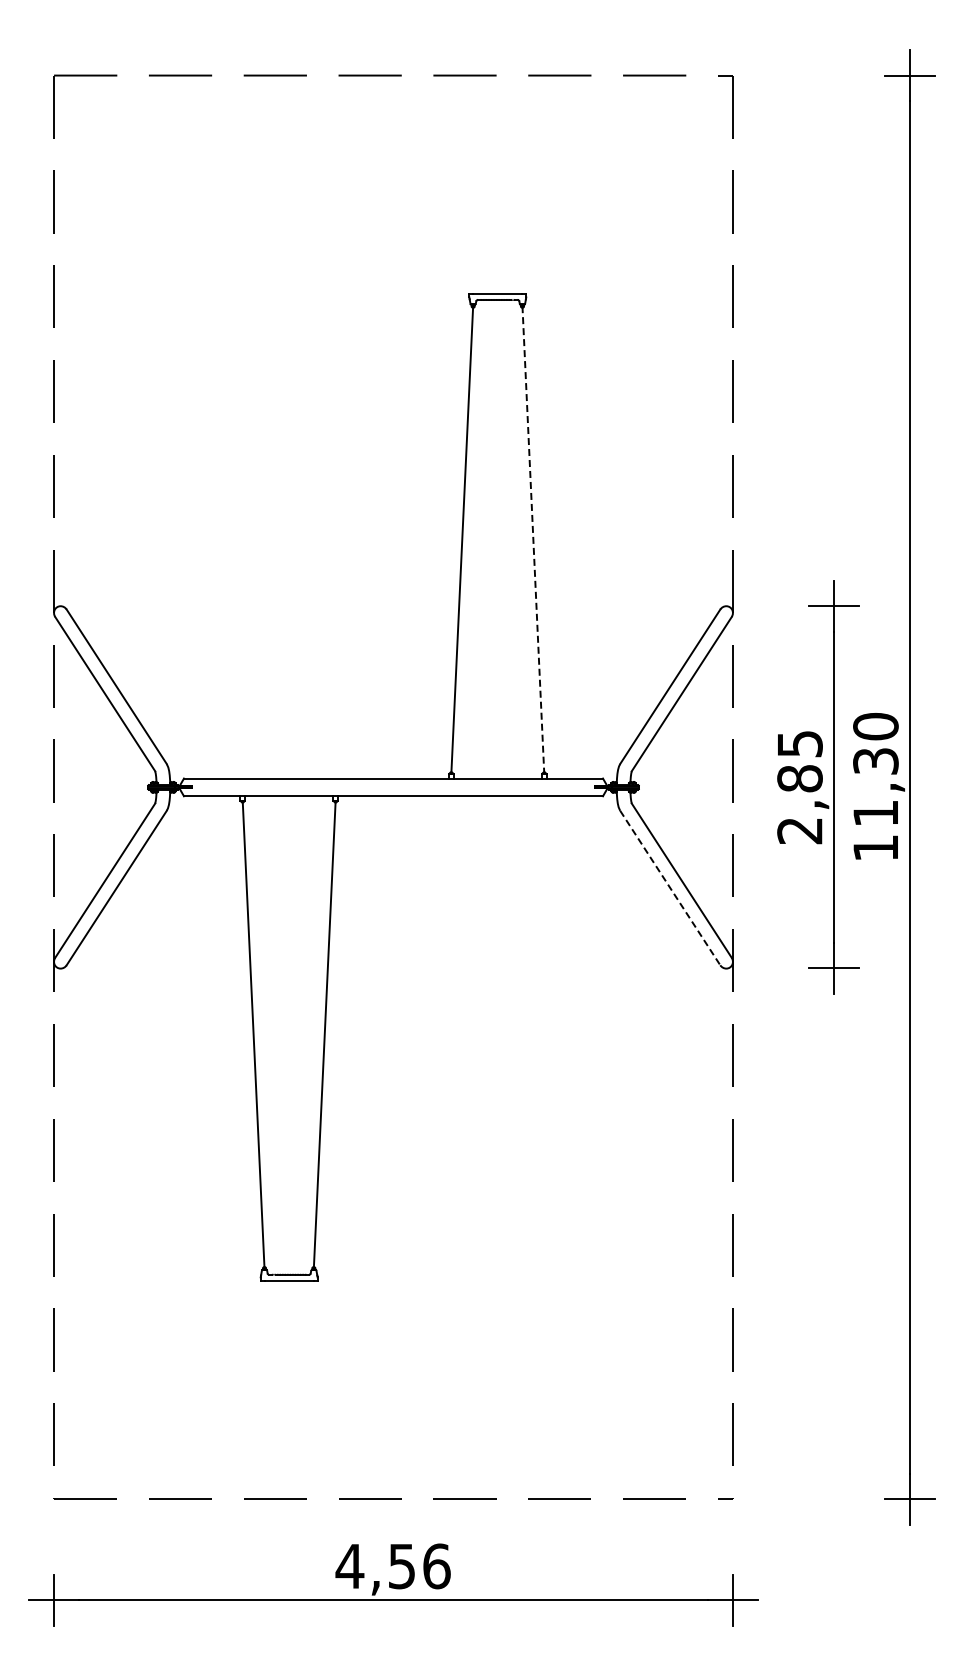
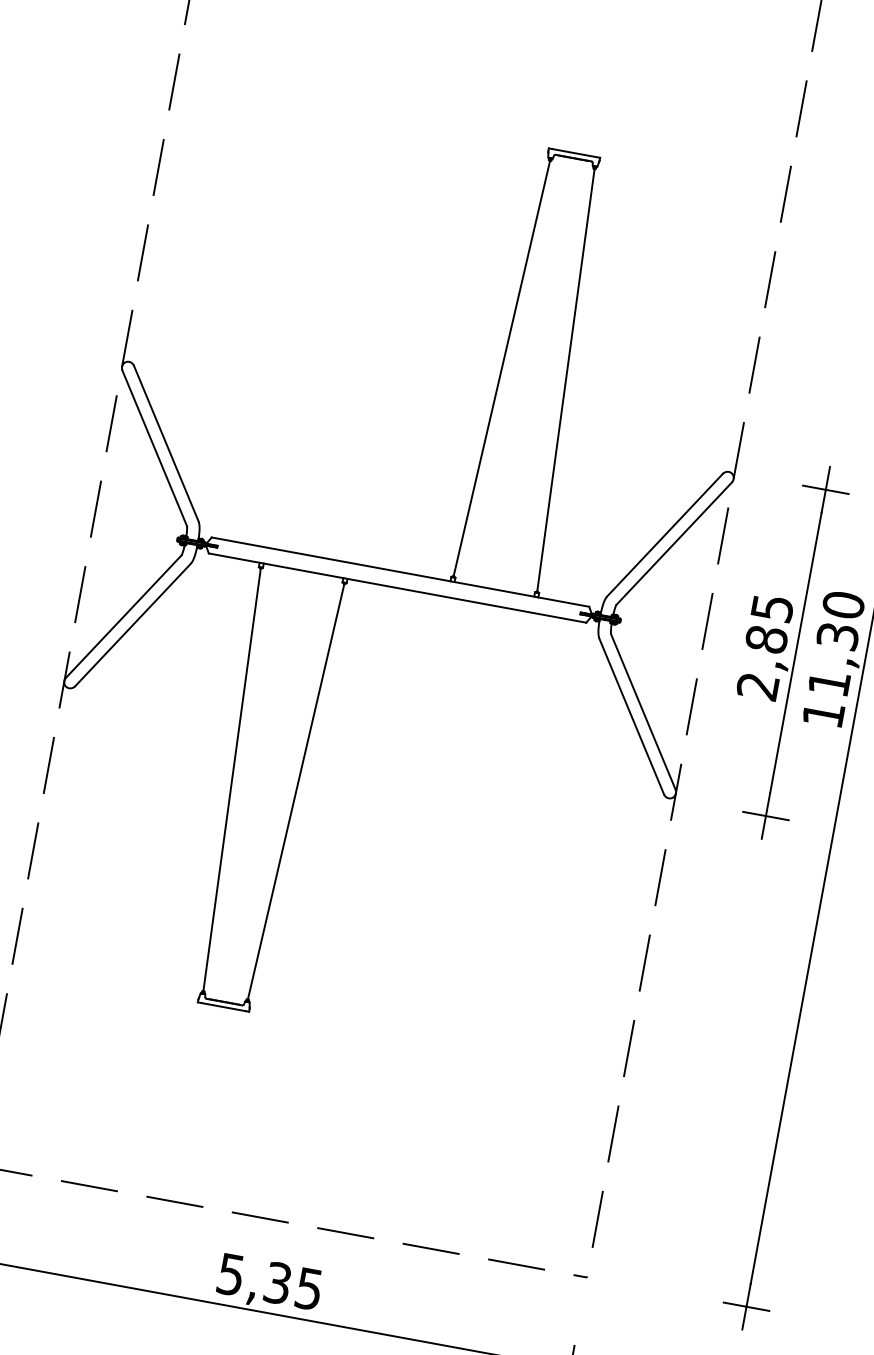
line: (533, 540) -> (565, 380), dashed -> solid
line: (670, 888) -> (631, 716), dashed -> solid
text: (392, 1566) -> (269, 1281), 4,56 -> 5,35

